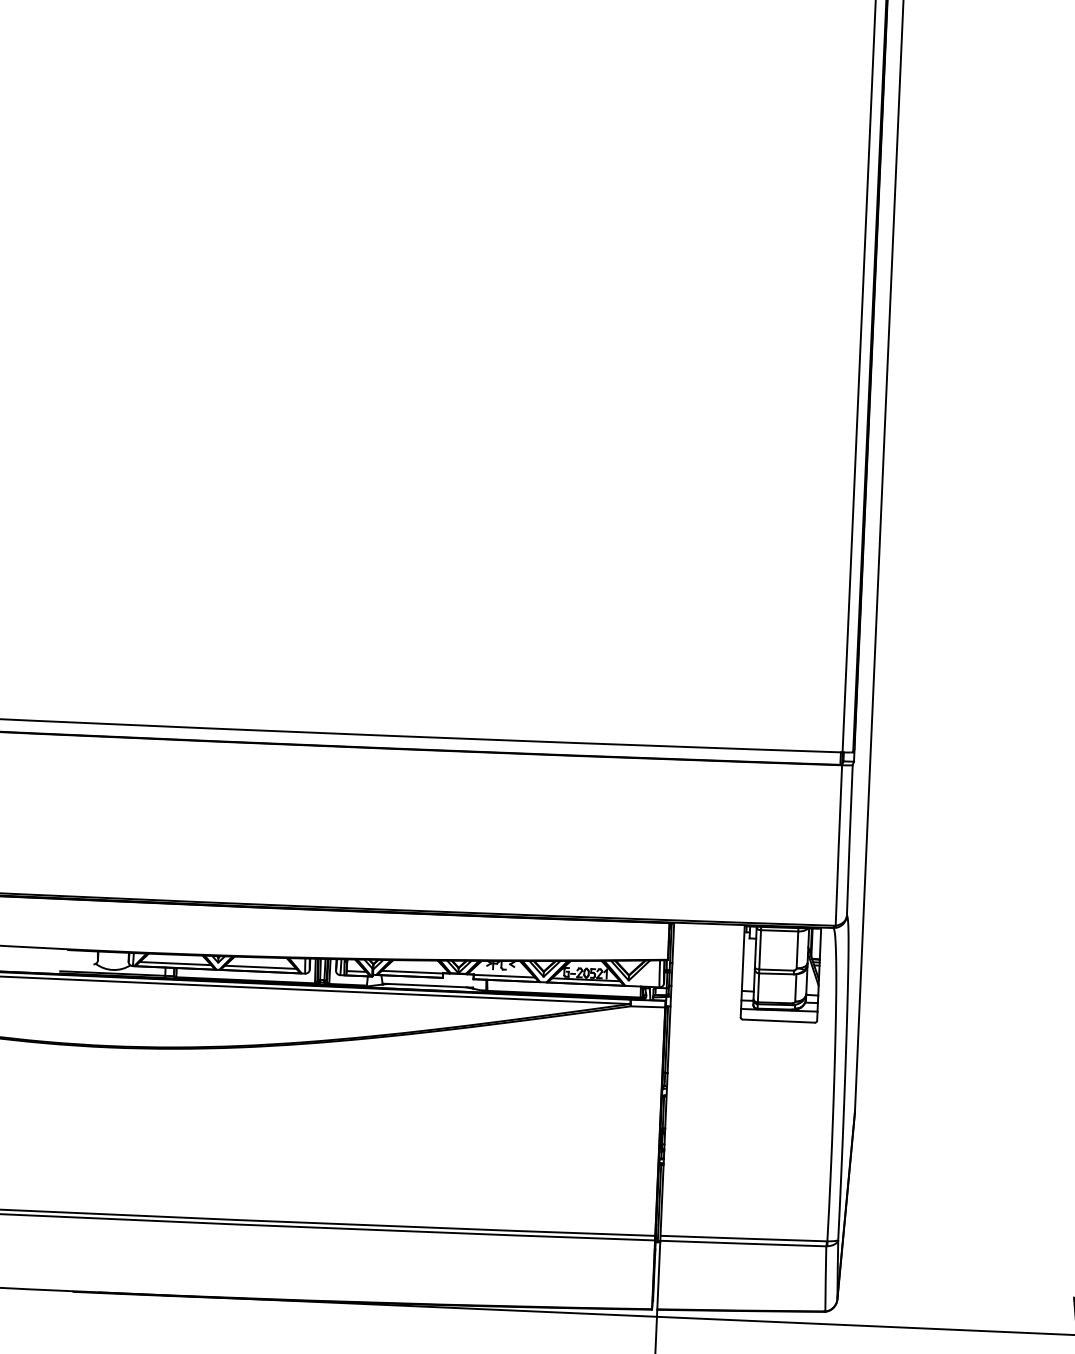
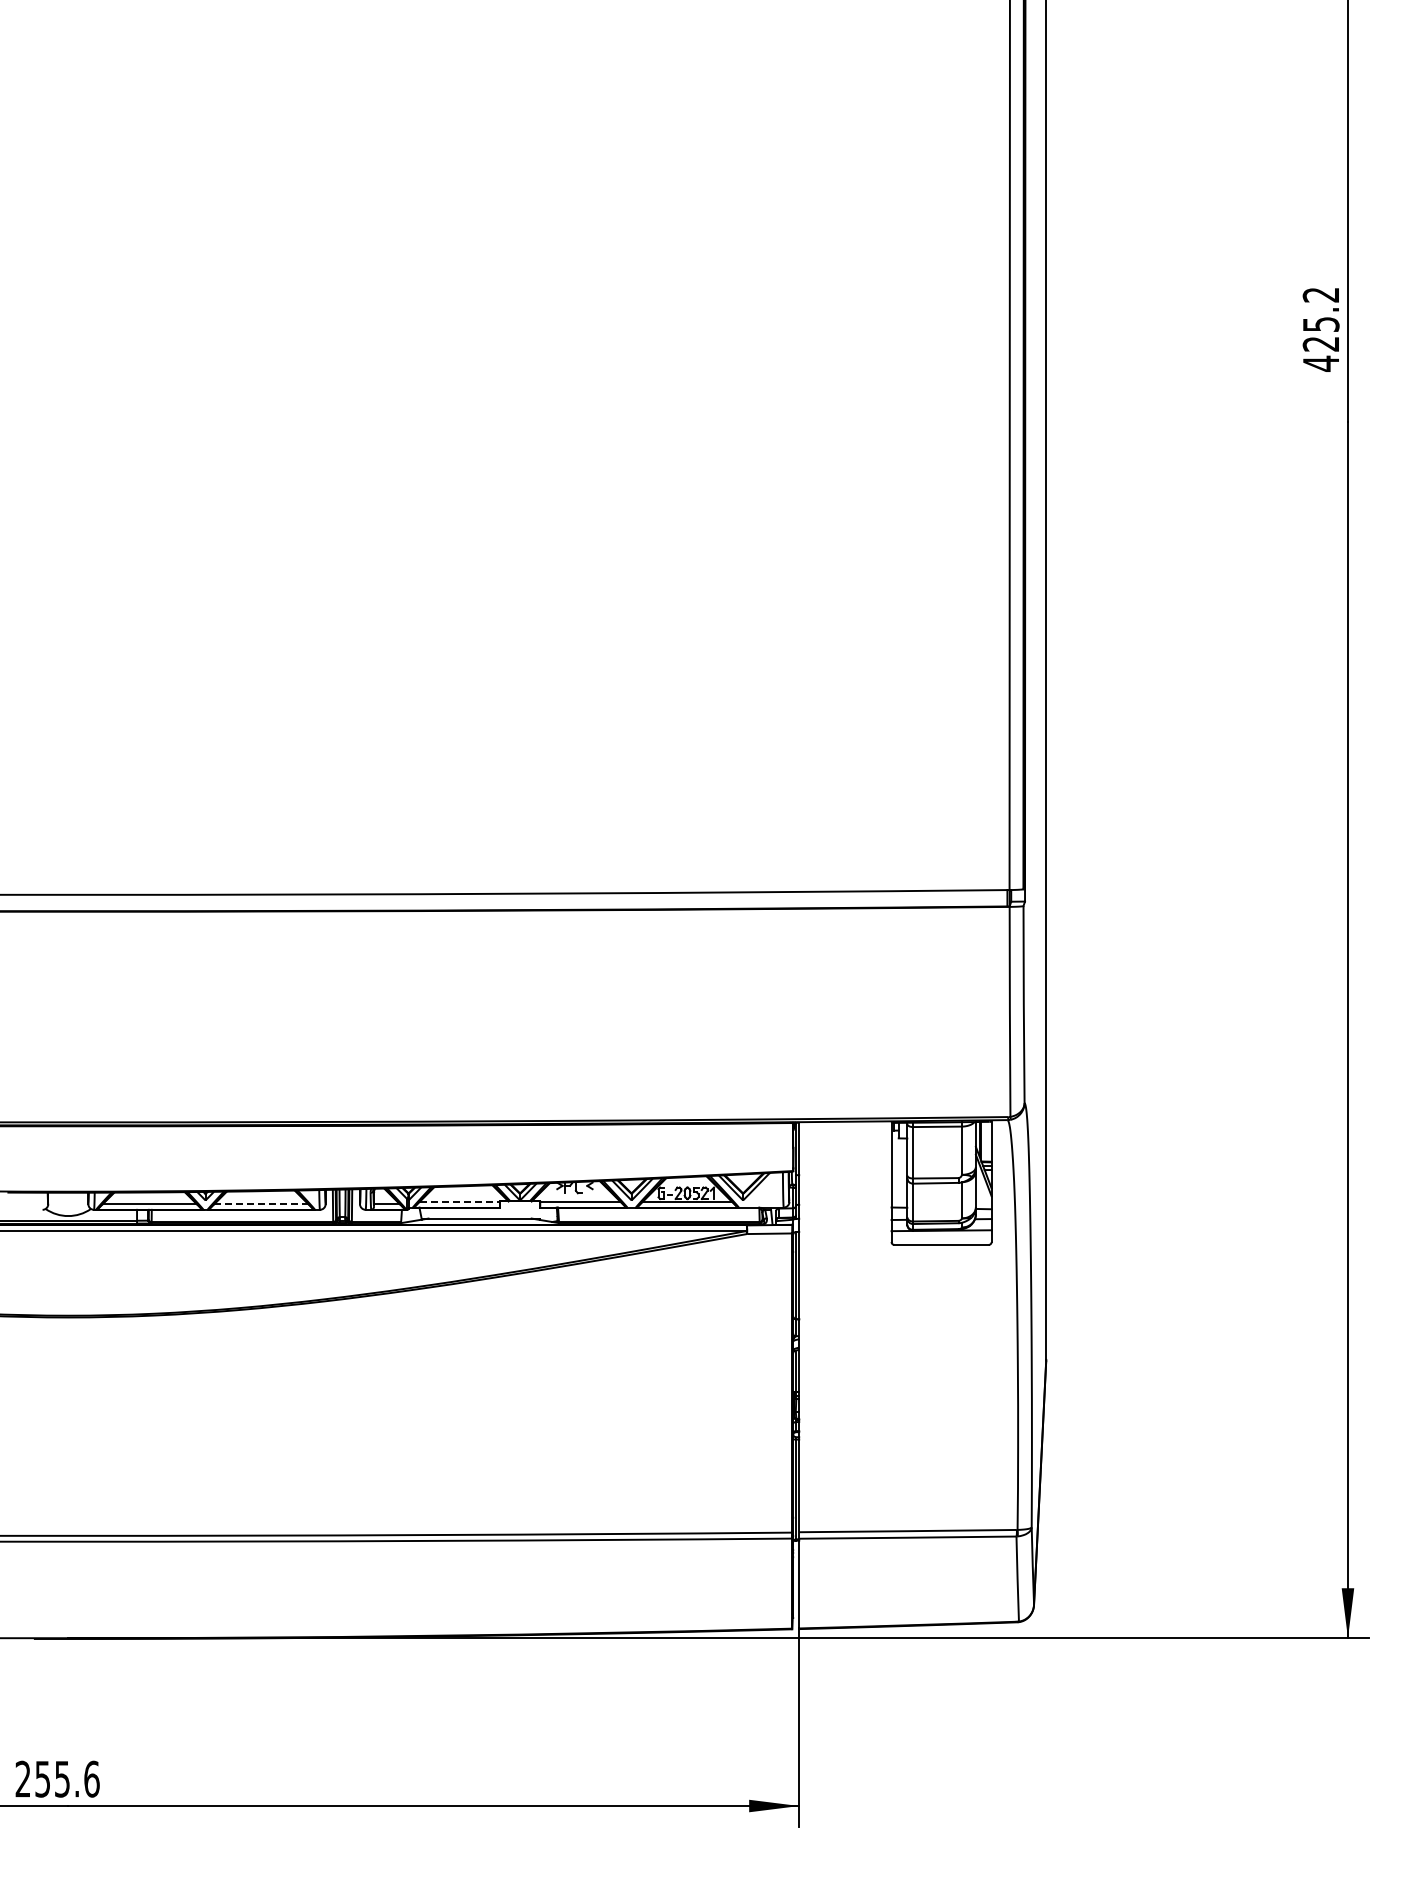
line: (260, 967) -> (261, 1204), solid -> dashed
line: (412, 971) -> (460, 1201), solid -> dashed

